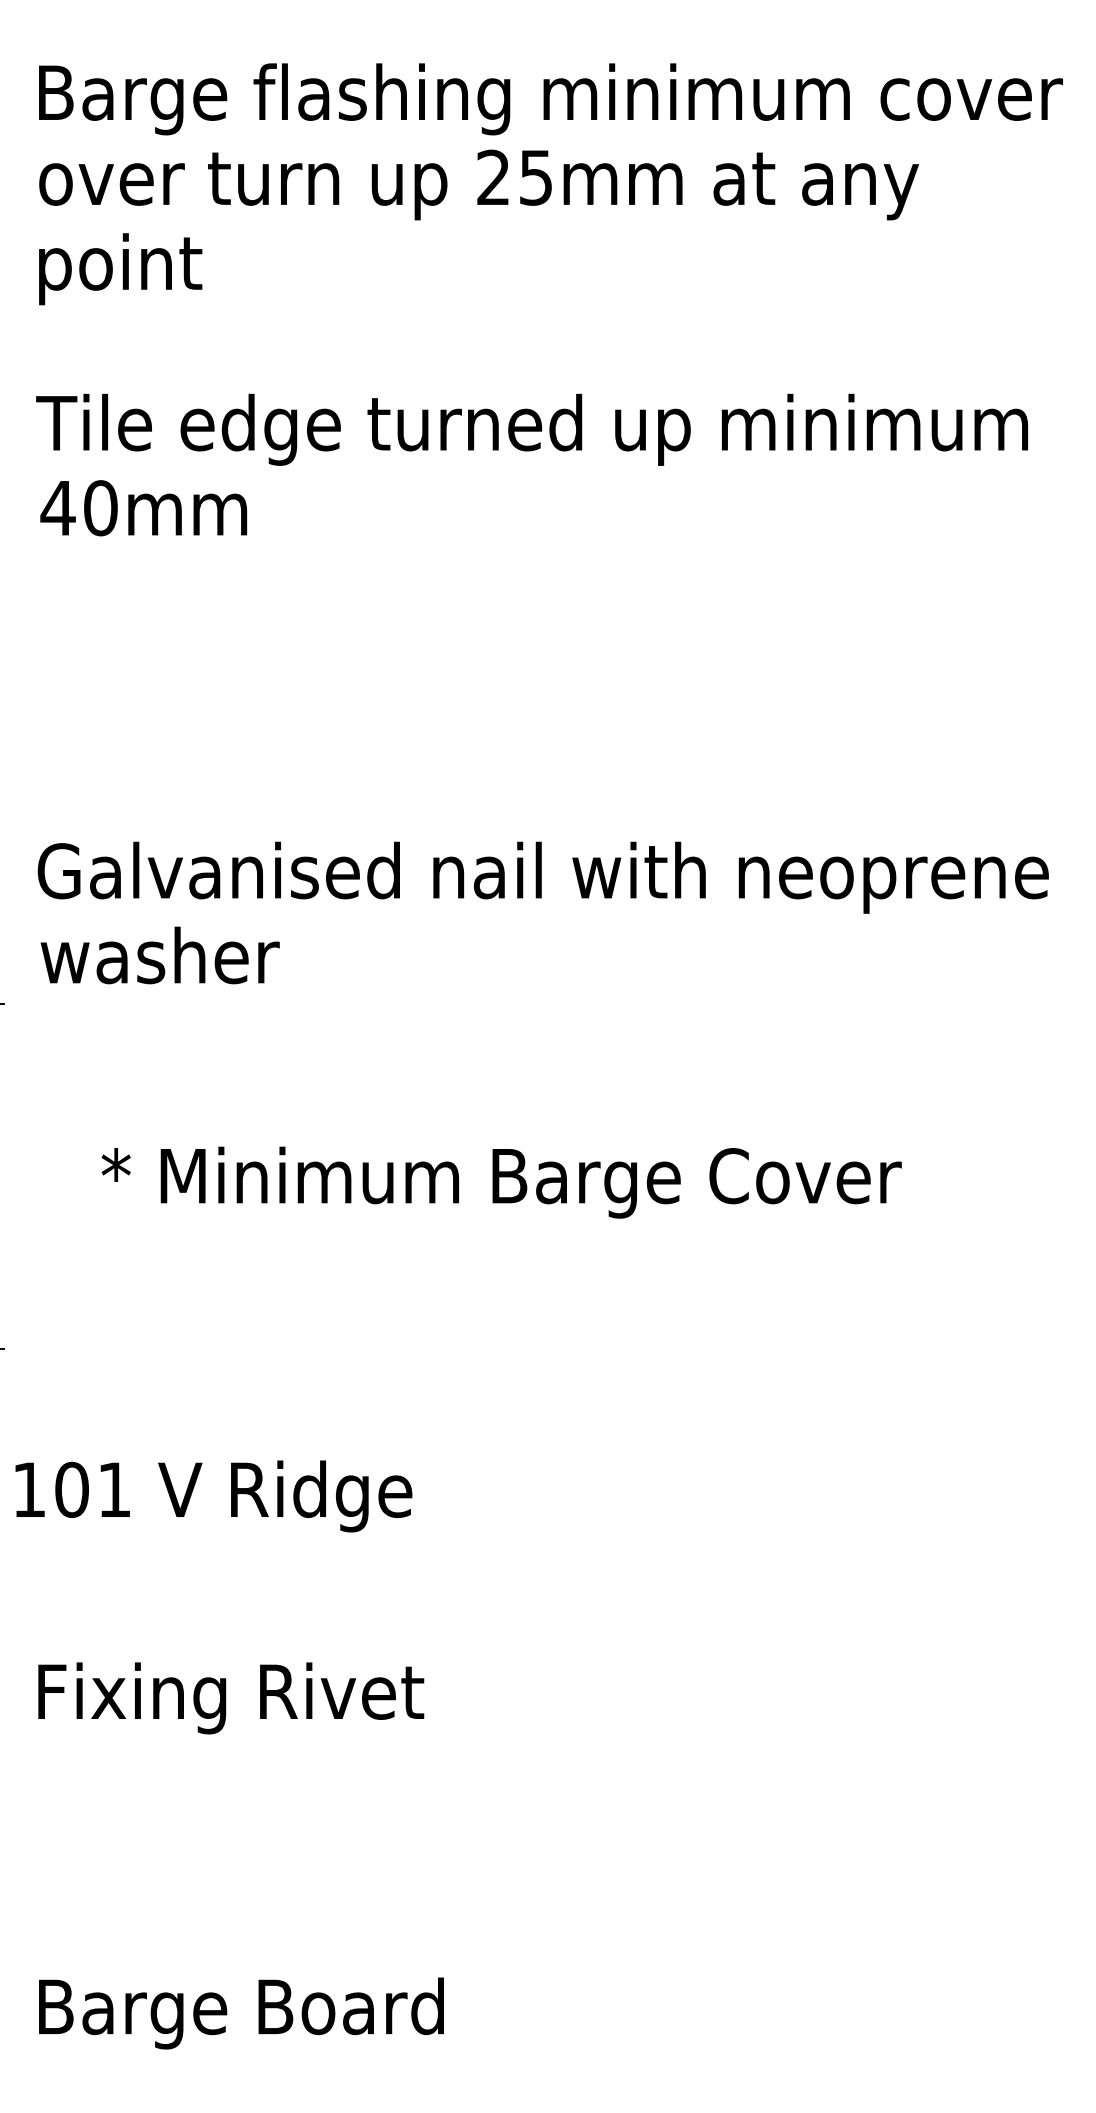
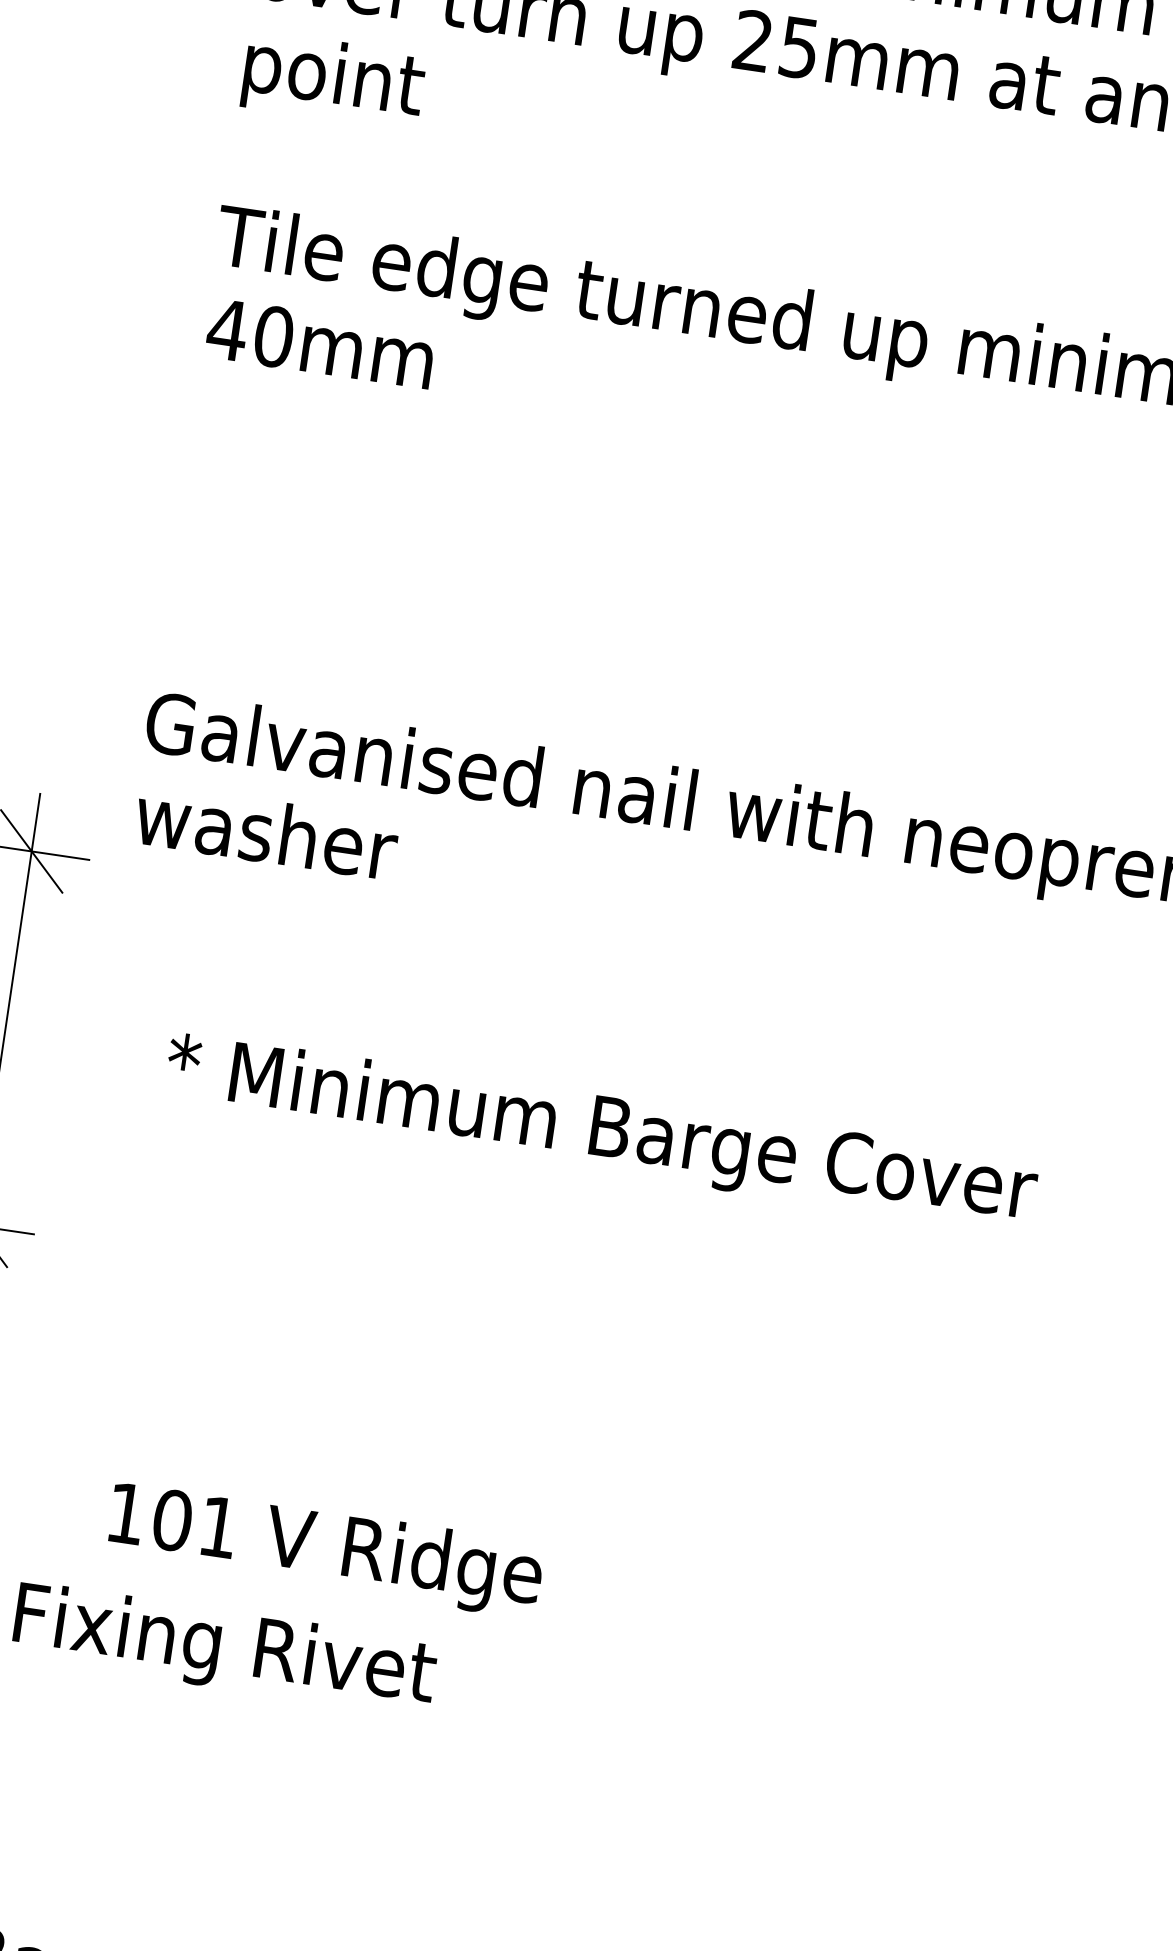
text: (213, 1496) -> (325, 1550), moved

